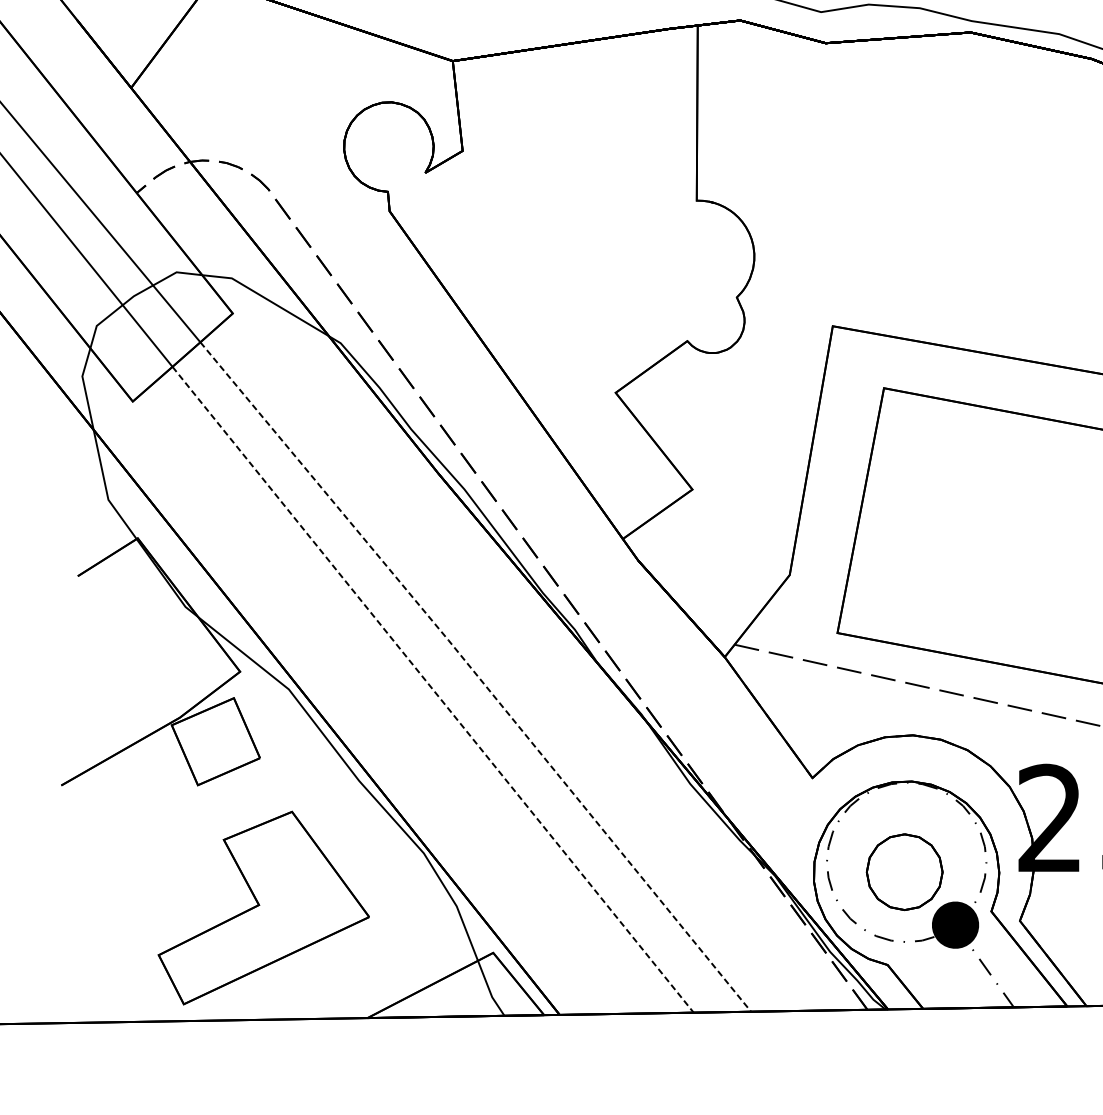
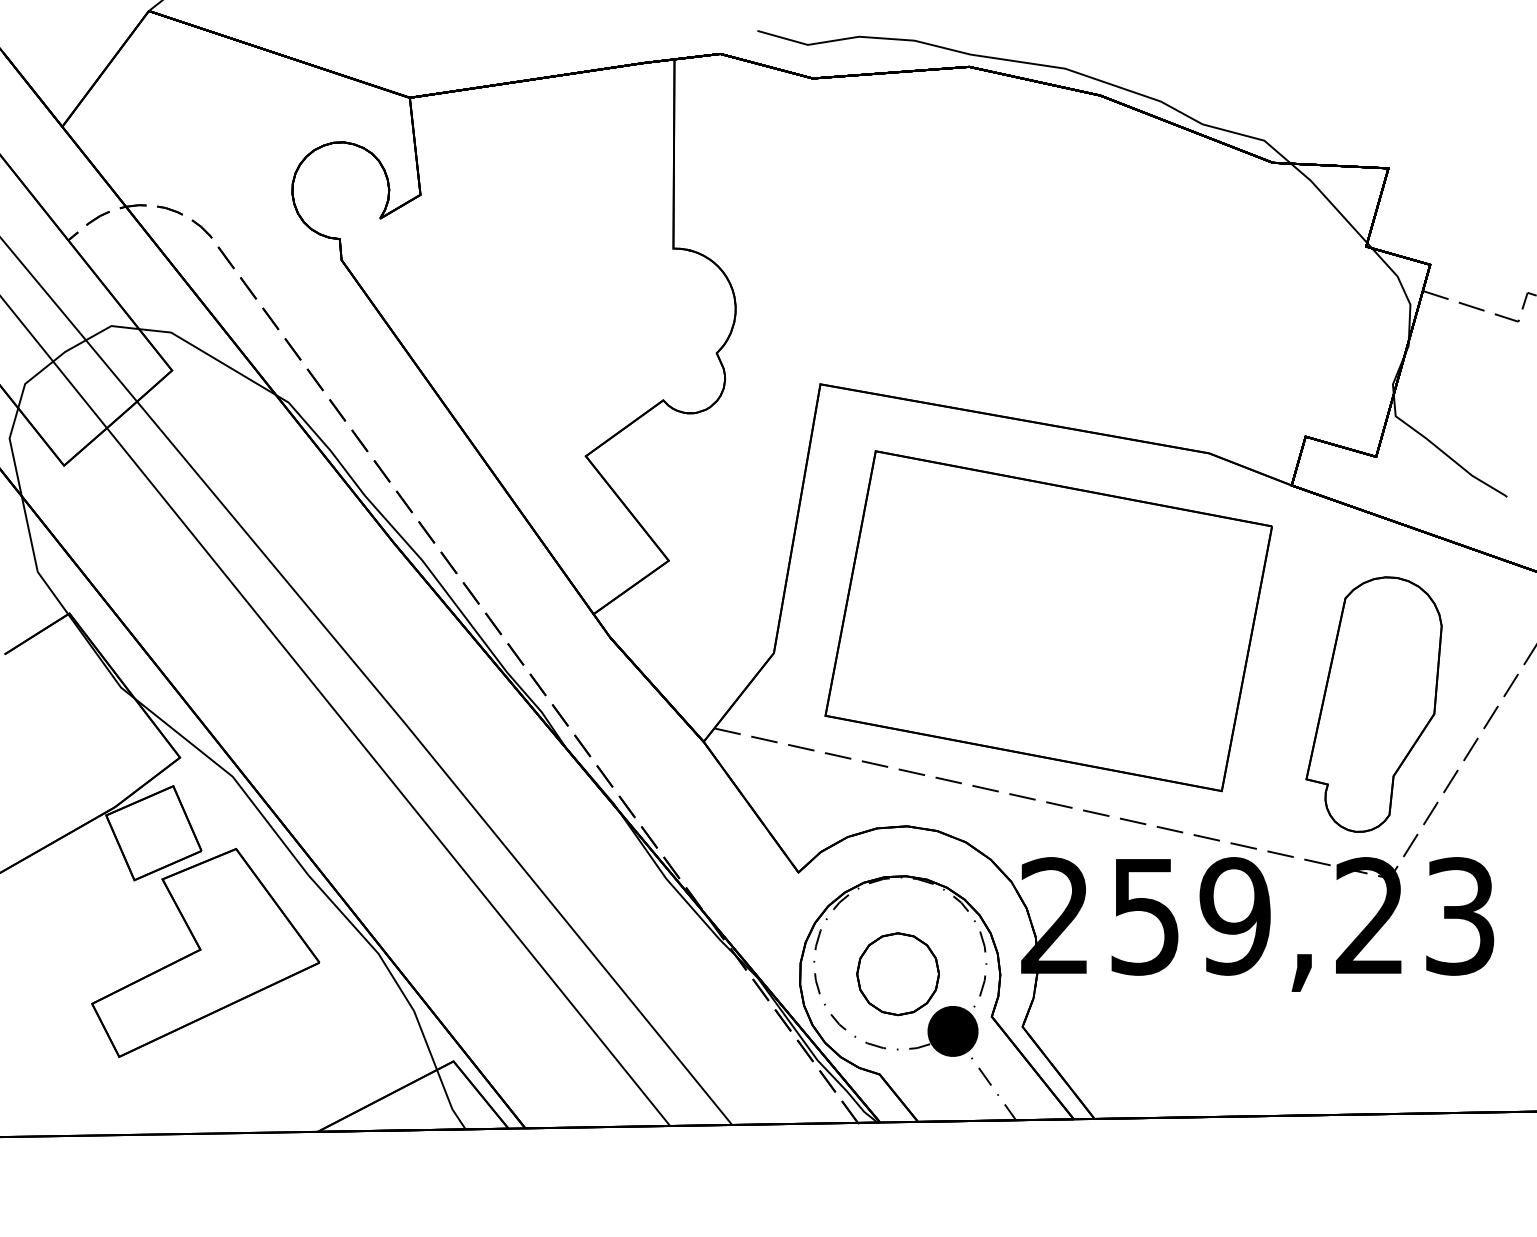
line: (477, 675) -> (436, 761), dashed -> solid
line: (433, 690) -> (388, 777), dashed -> solid
part: (263, 907) -> (205, 952), moved

